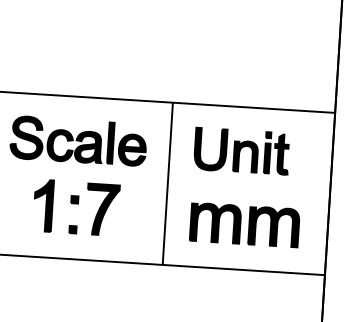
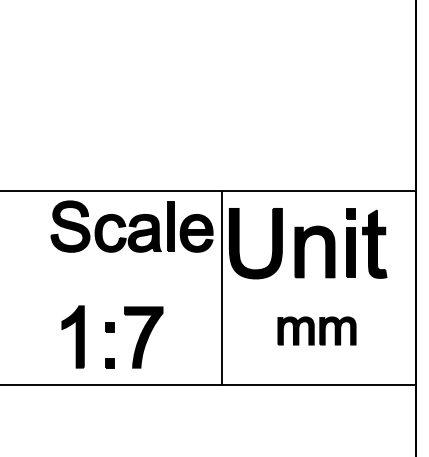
part: (78, 140) -> (131, 226), moved
part: (241, 151) -> (307, 243), size x1.4
part: (76, 207) -> (112, 336), moved
part: (244, 224) -> (316, 330), size x0.6

